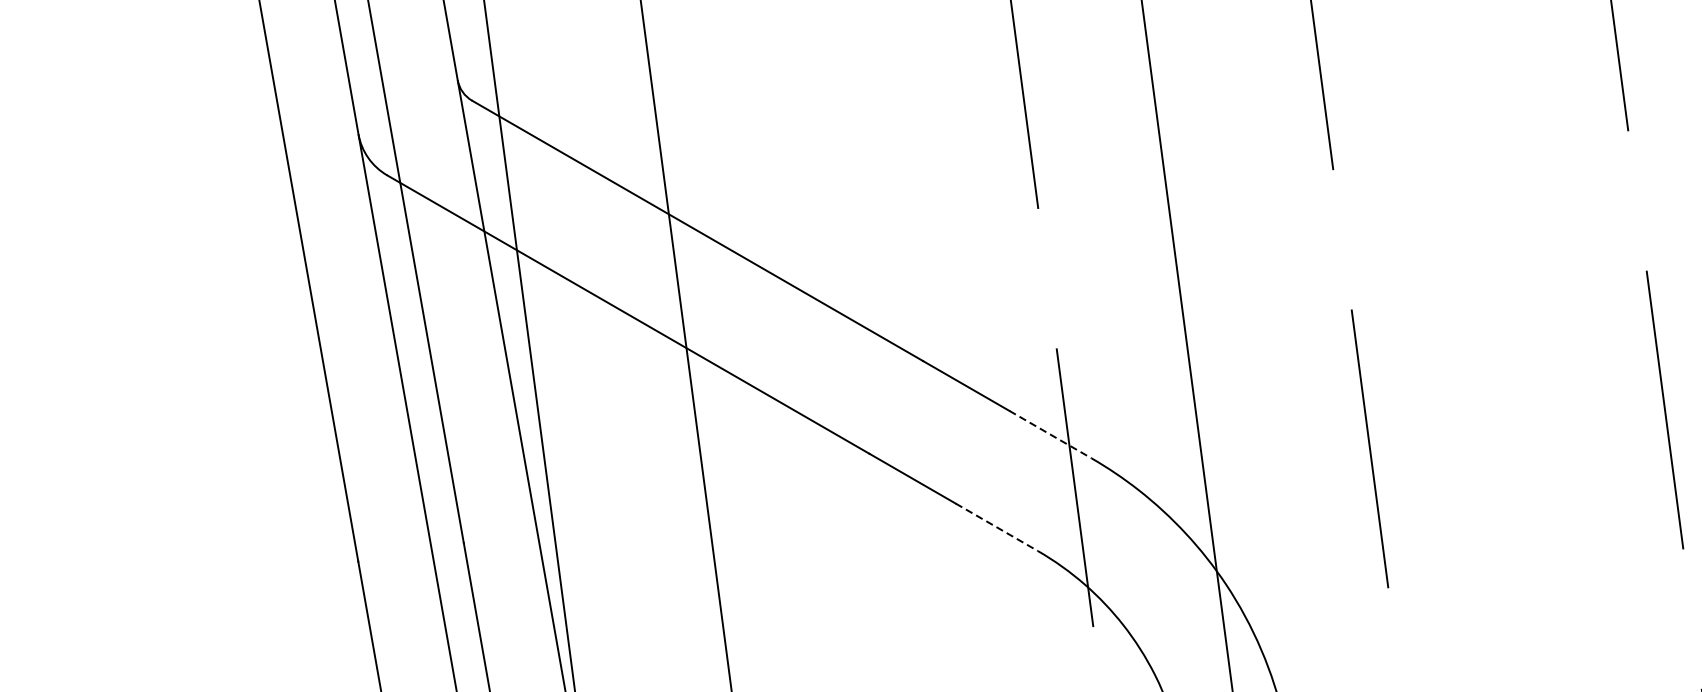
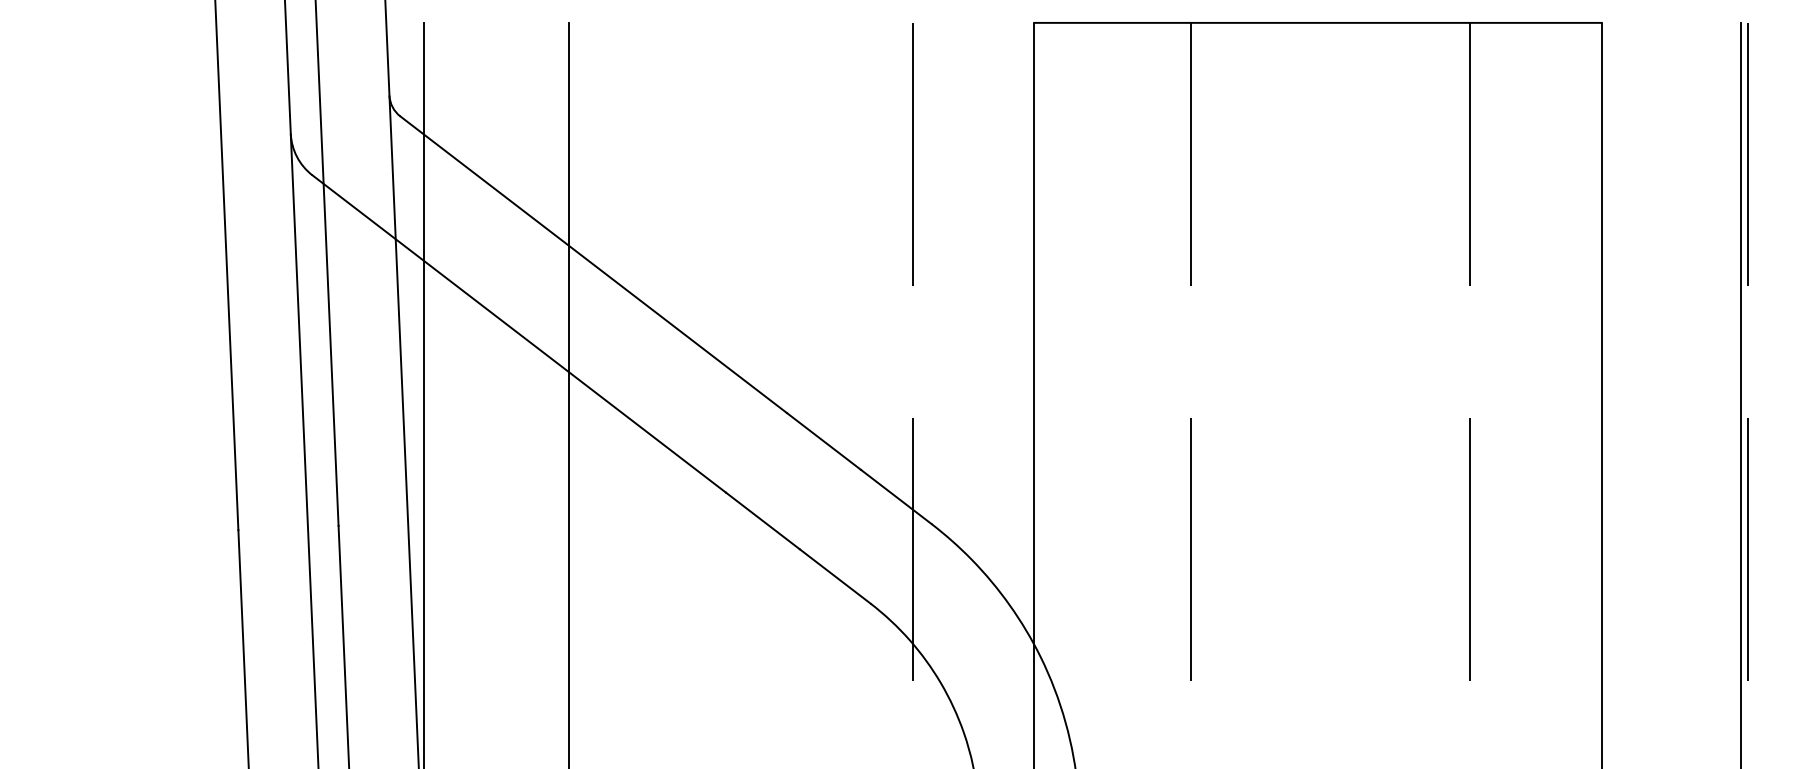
line: (1050, 435) -> (896, 497), dashed -> solid
line: (997, 527) -> (835, 576), dashed -> solid

